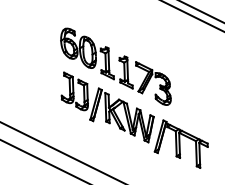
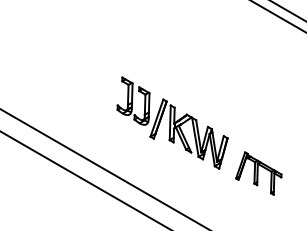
part: (110, 67) -> (178, 74), removed
part: (180, 144) -> (258, 173), size x0.7

